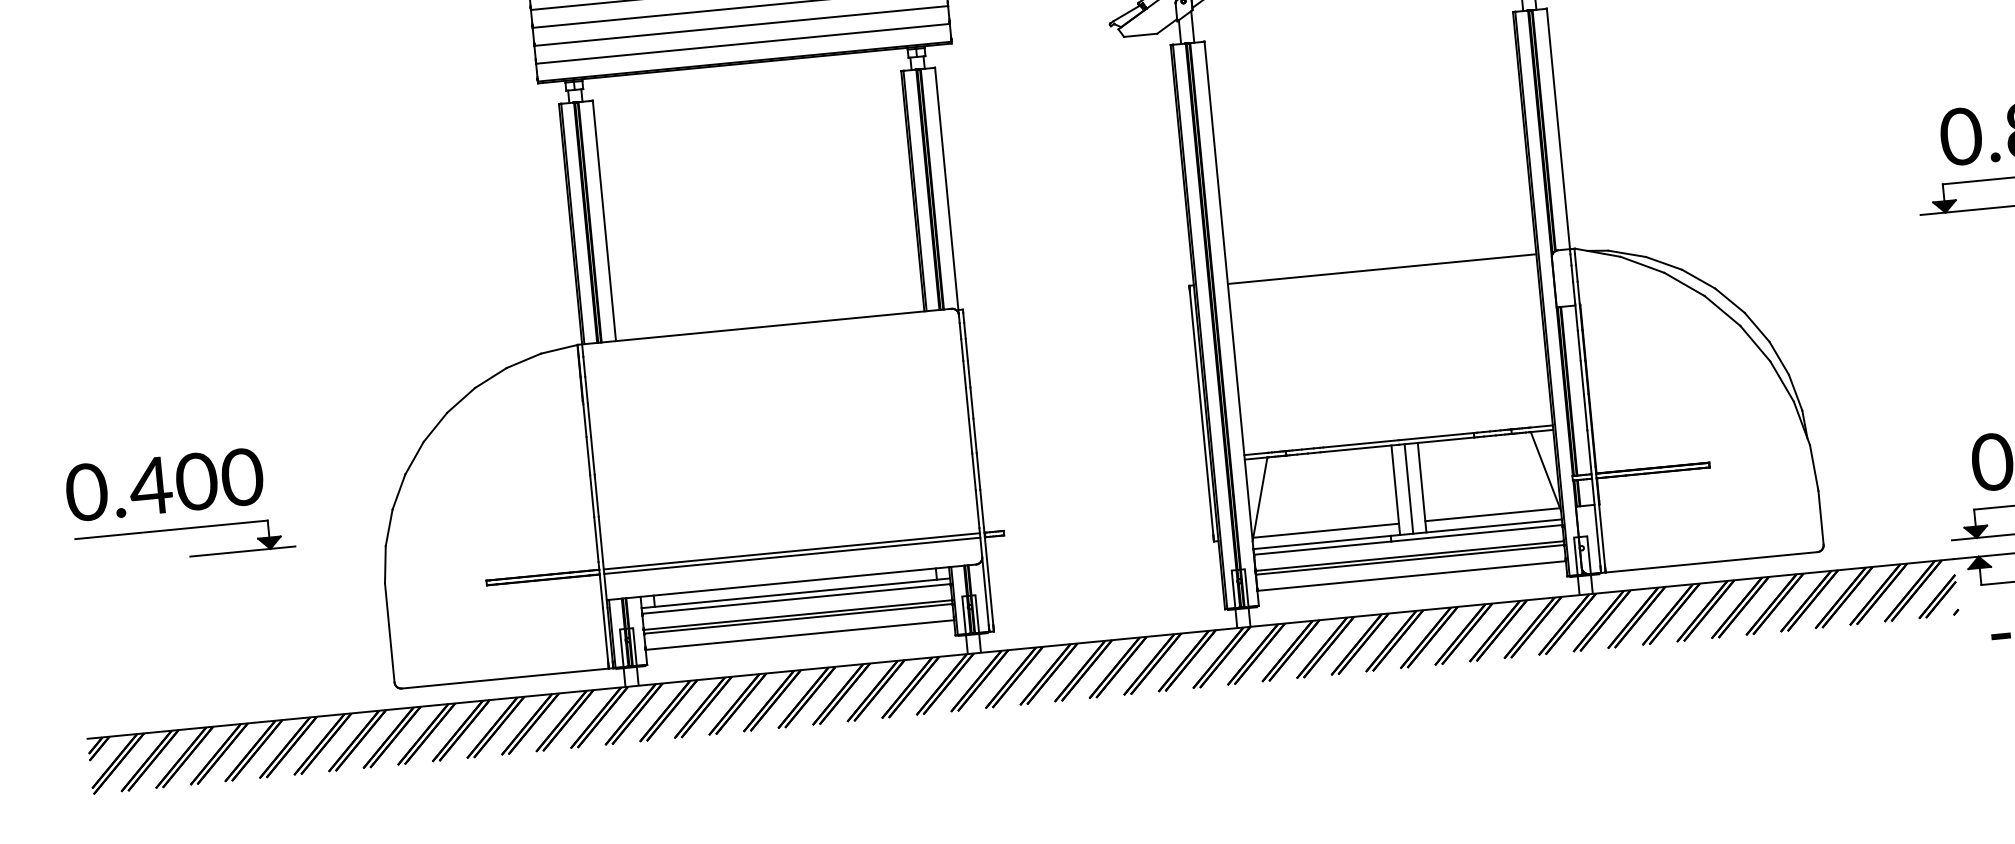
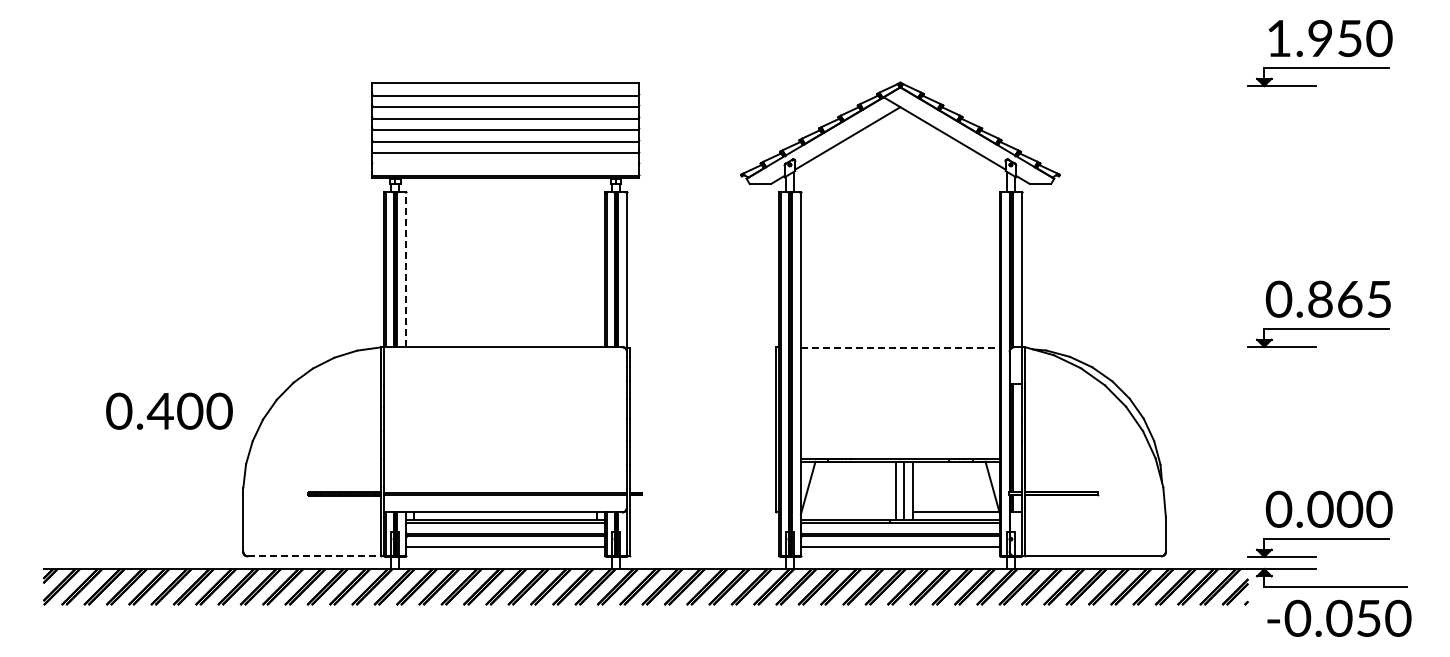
line: (742, 43) -> (505, 164), removed
line: (603, 220) -> (405, 269), solid -> dashed
line: (1382, 269) -> (900, 348), solid -> dashed
text: (164, 483) -> (169, 410), moved
part: (183, 530) -> (117, 441), removed
line: (1326, 531) -> (848, 512), removed
line: (505, 678) -> (314, 556), solid -> dashed

